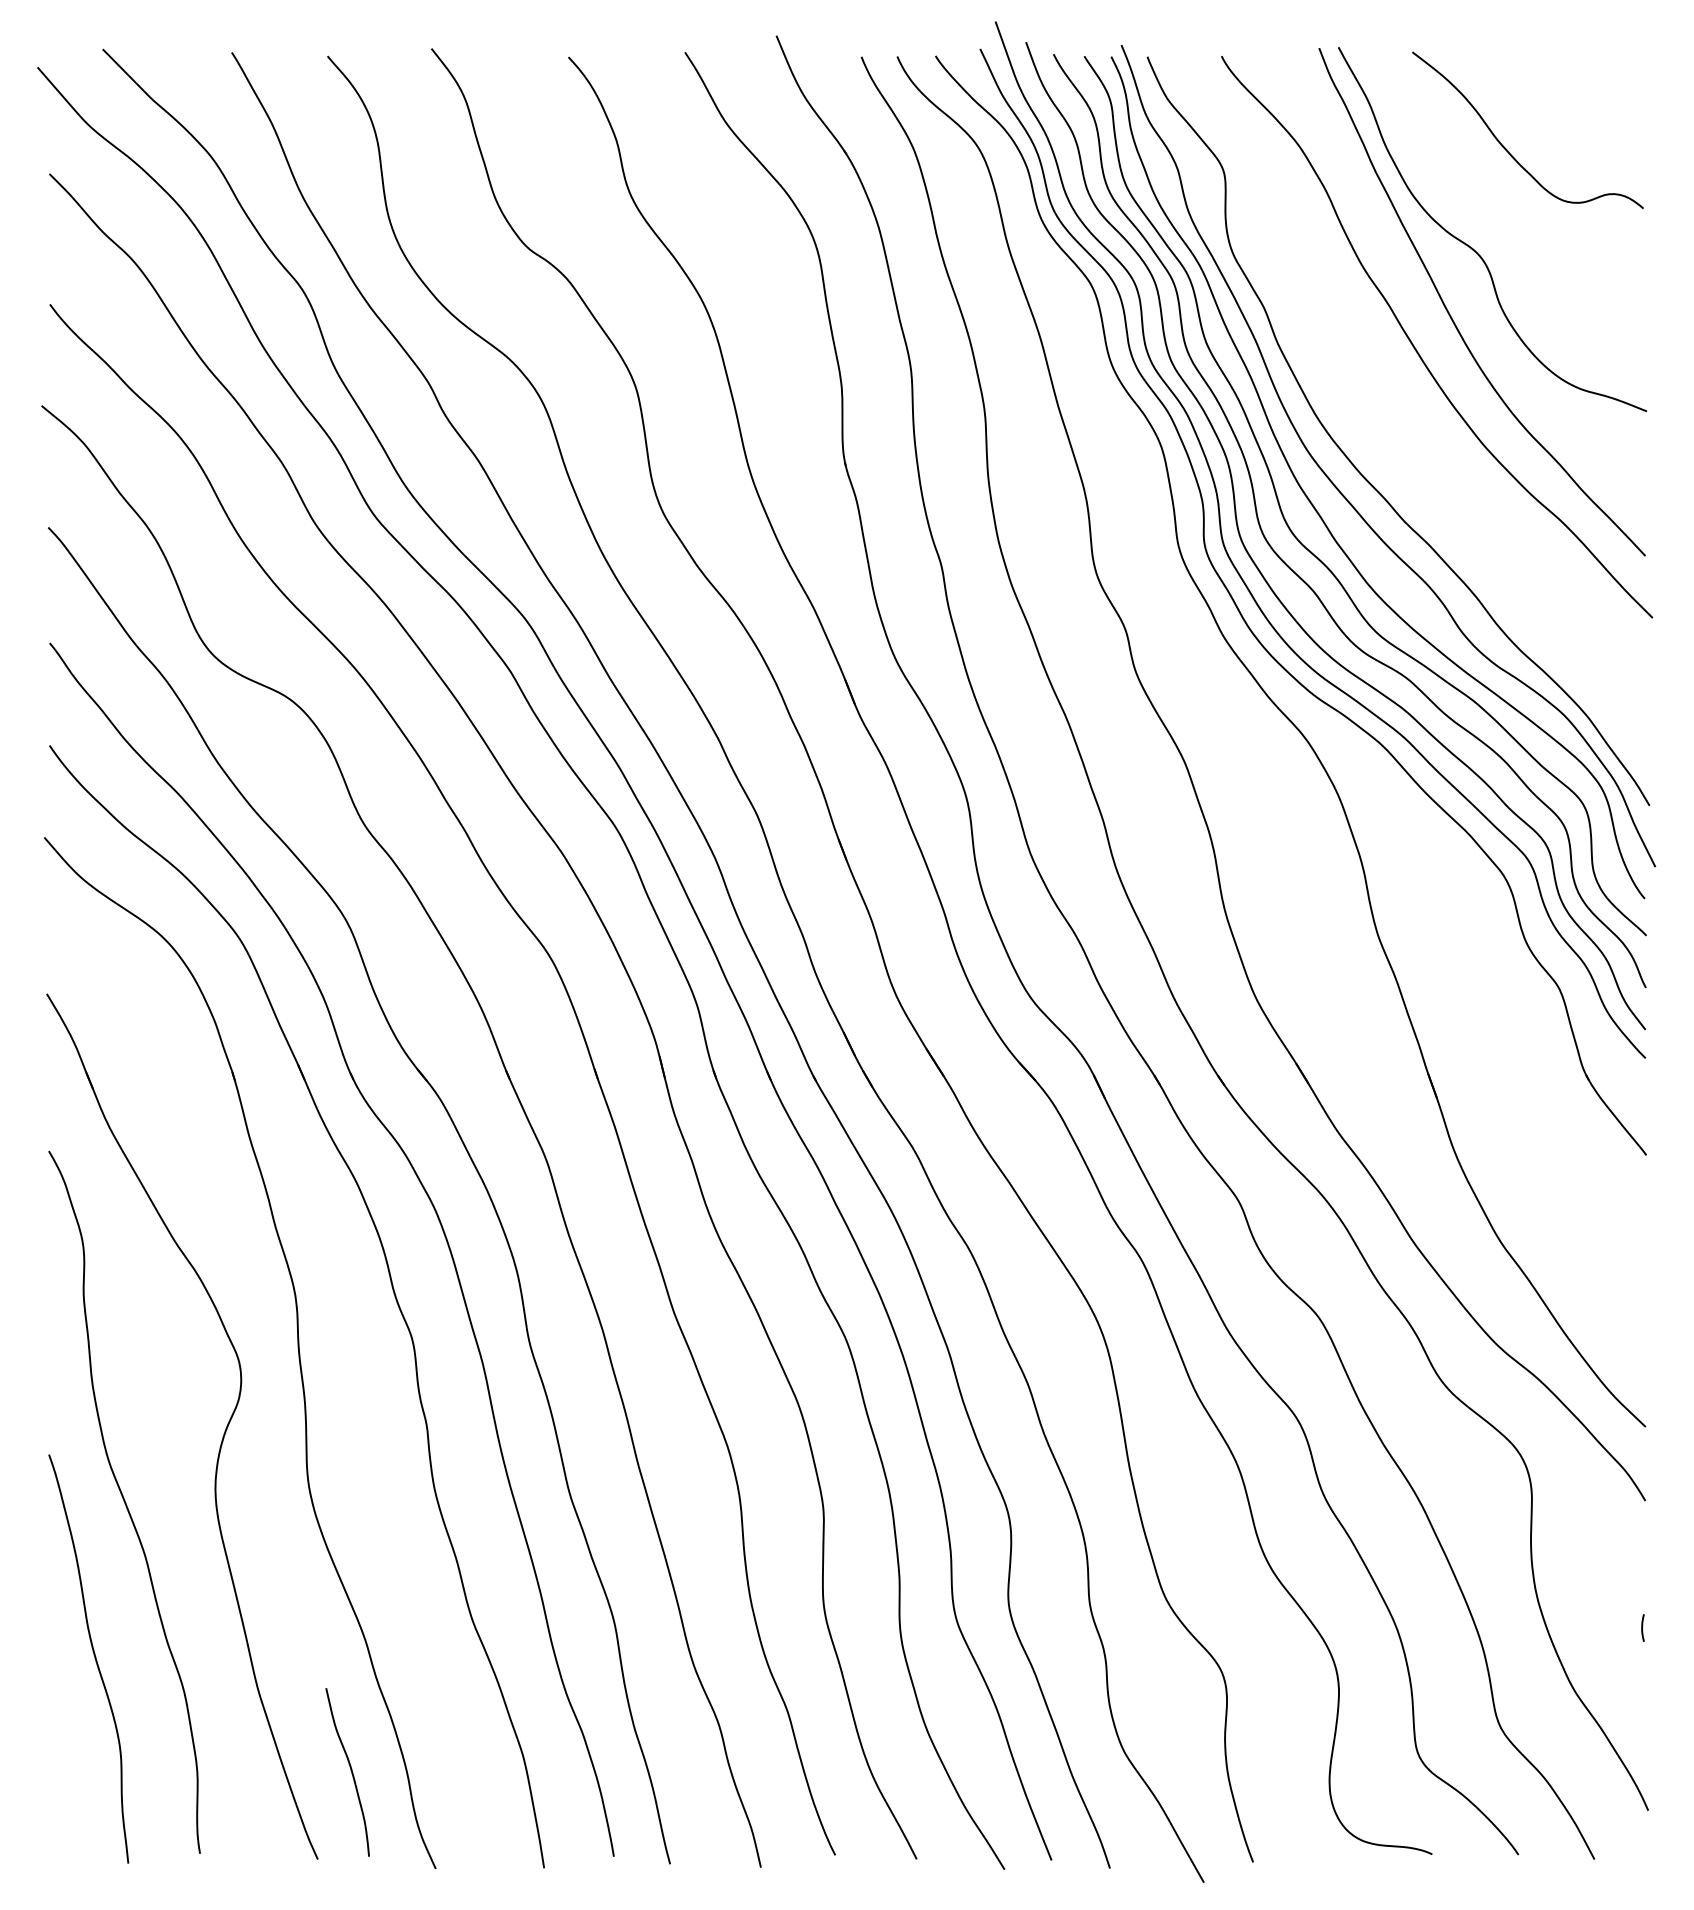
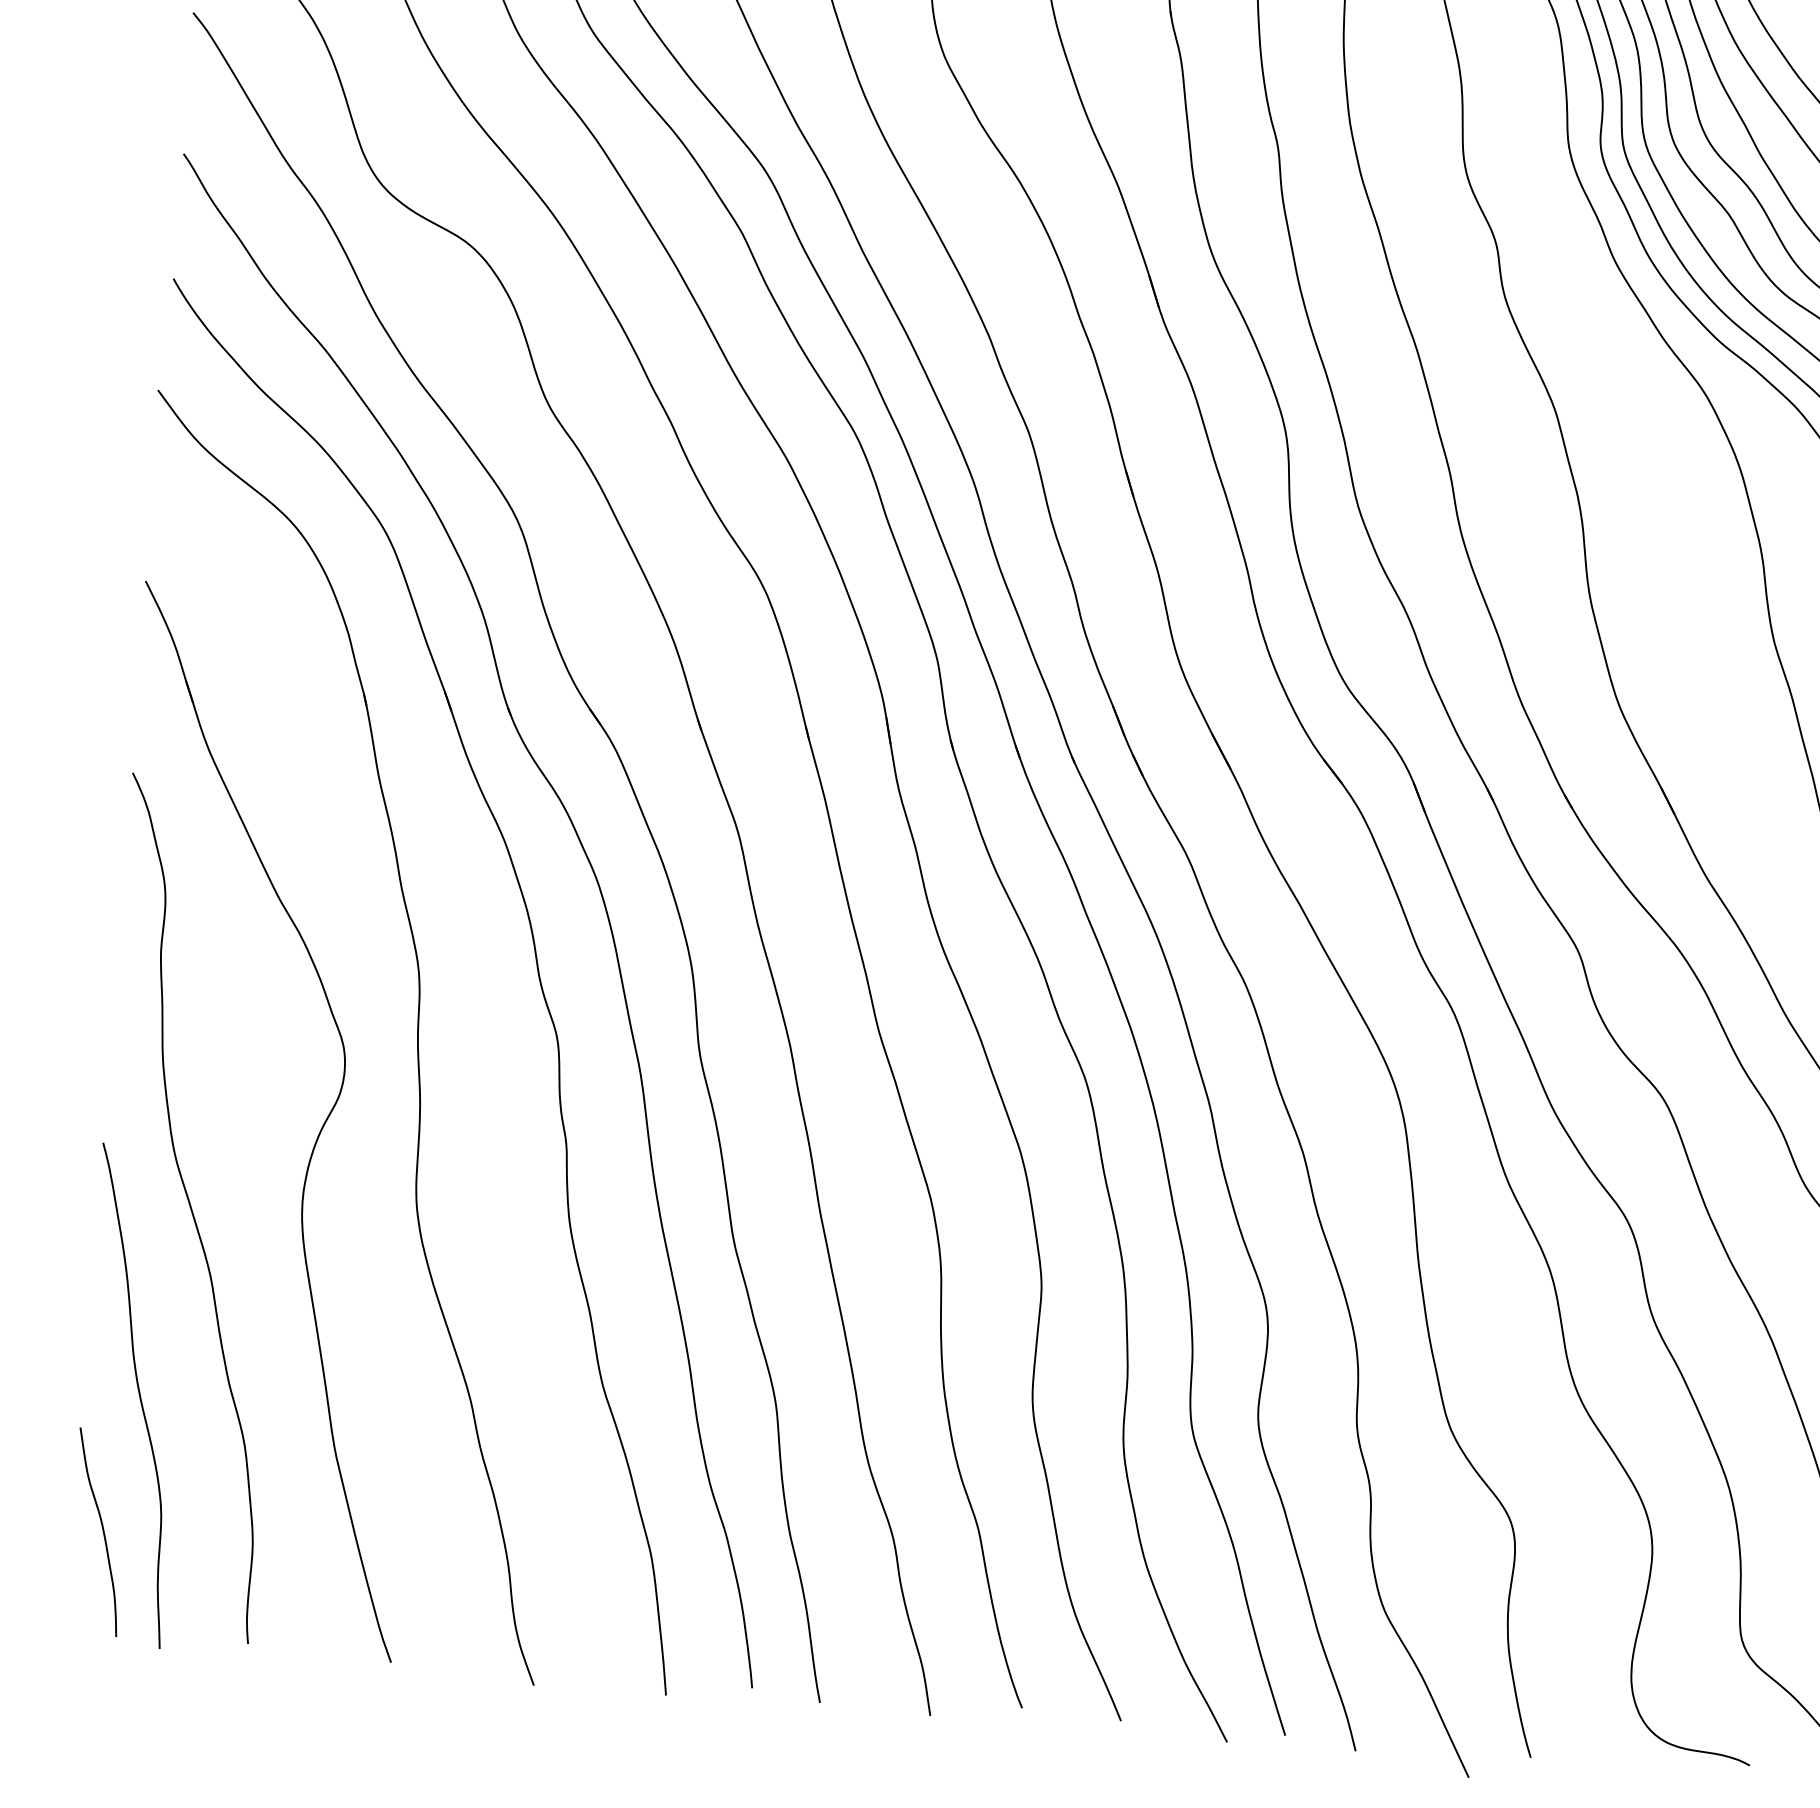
curve: (350, 1770) -> (101, 1530), moved

